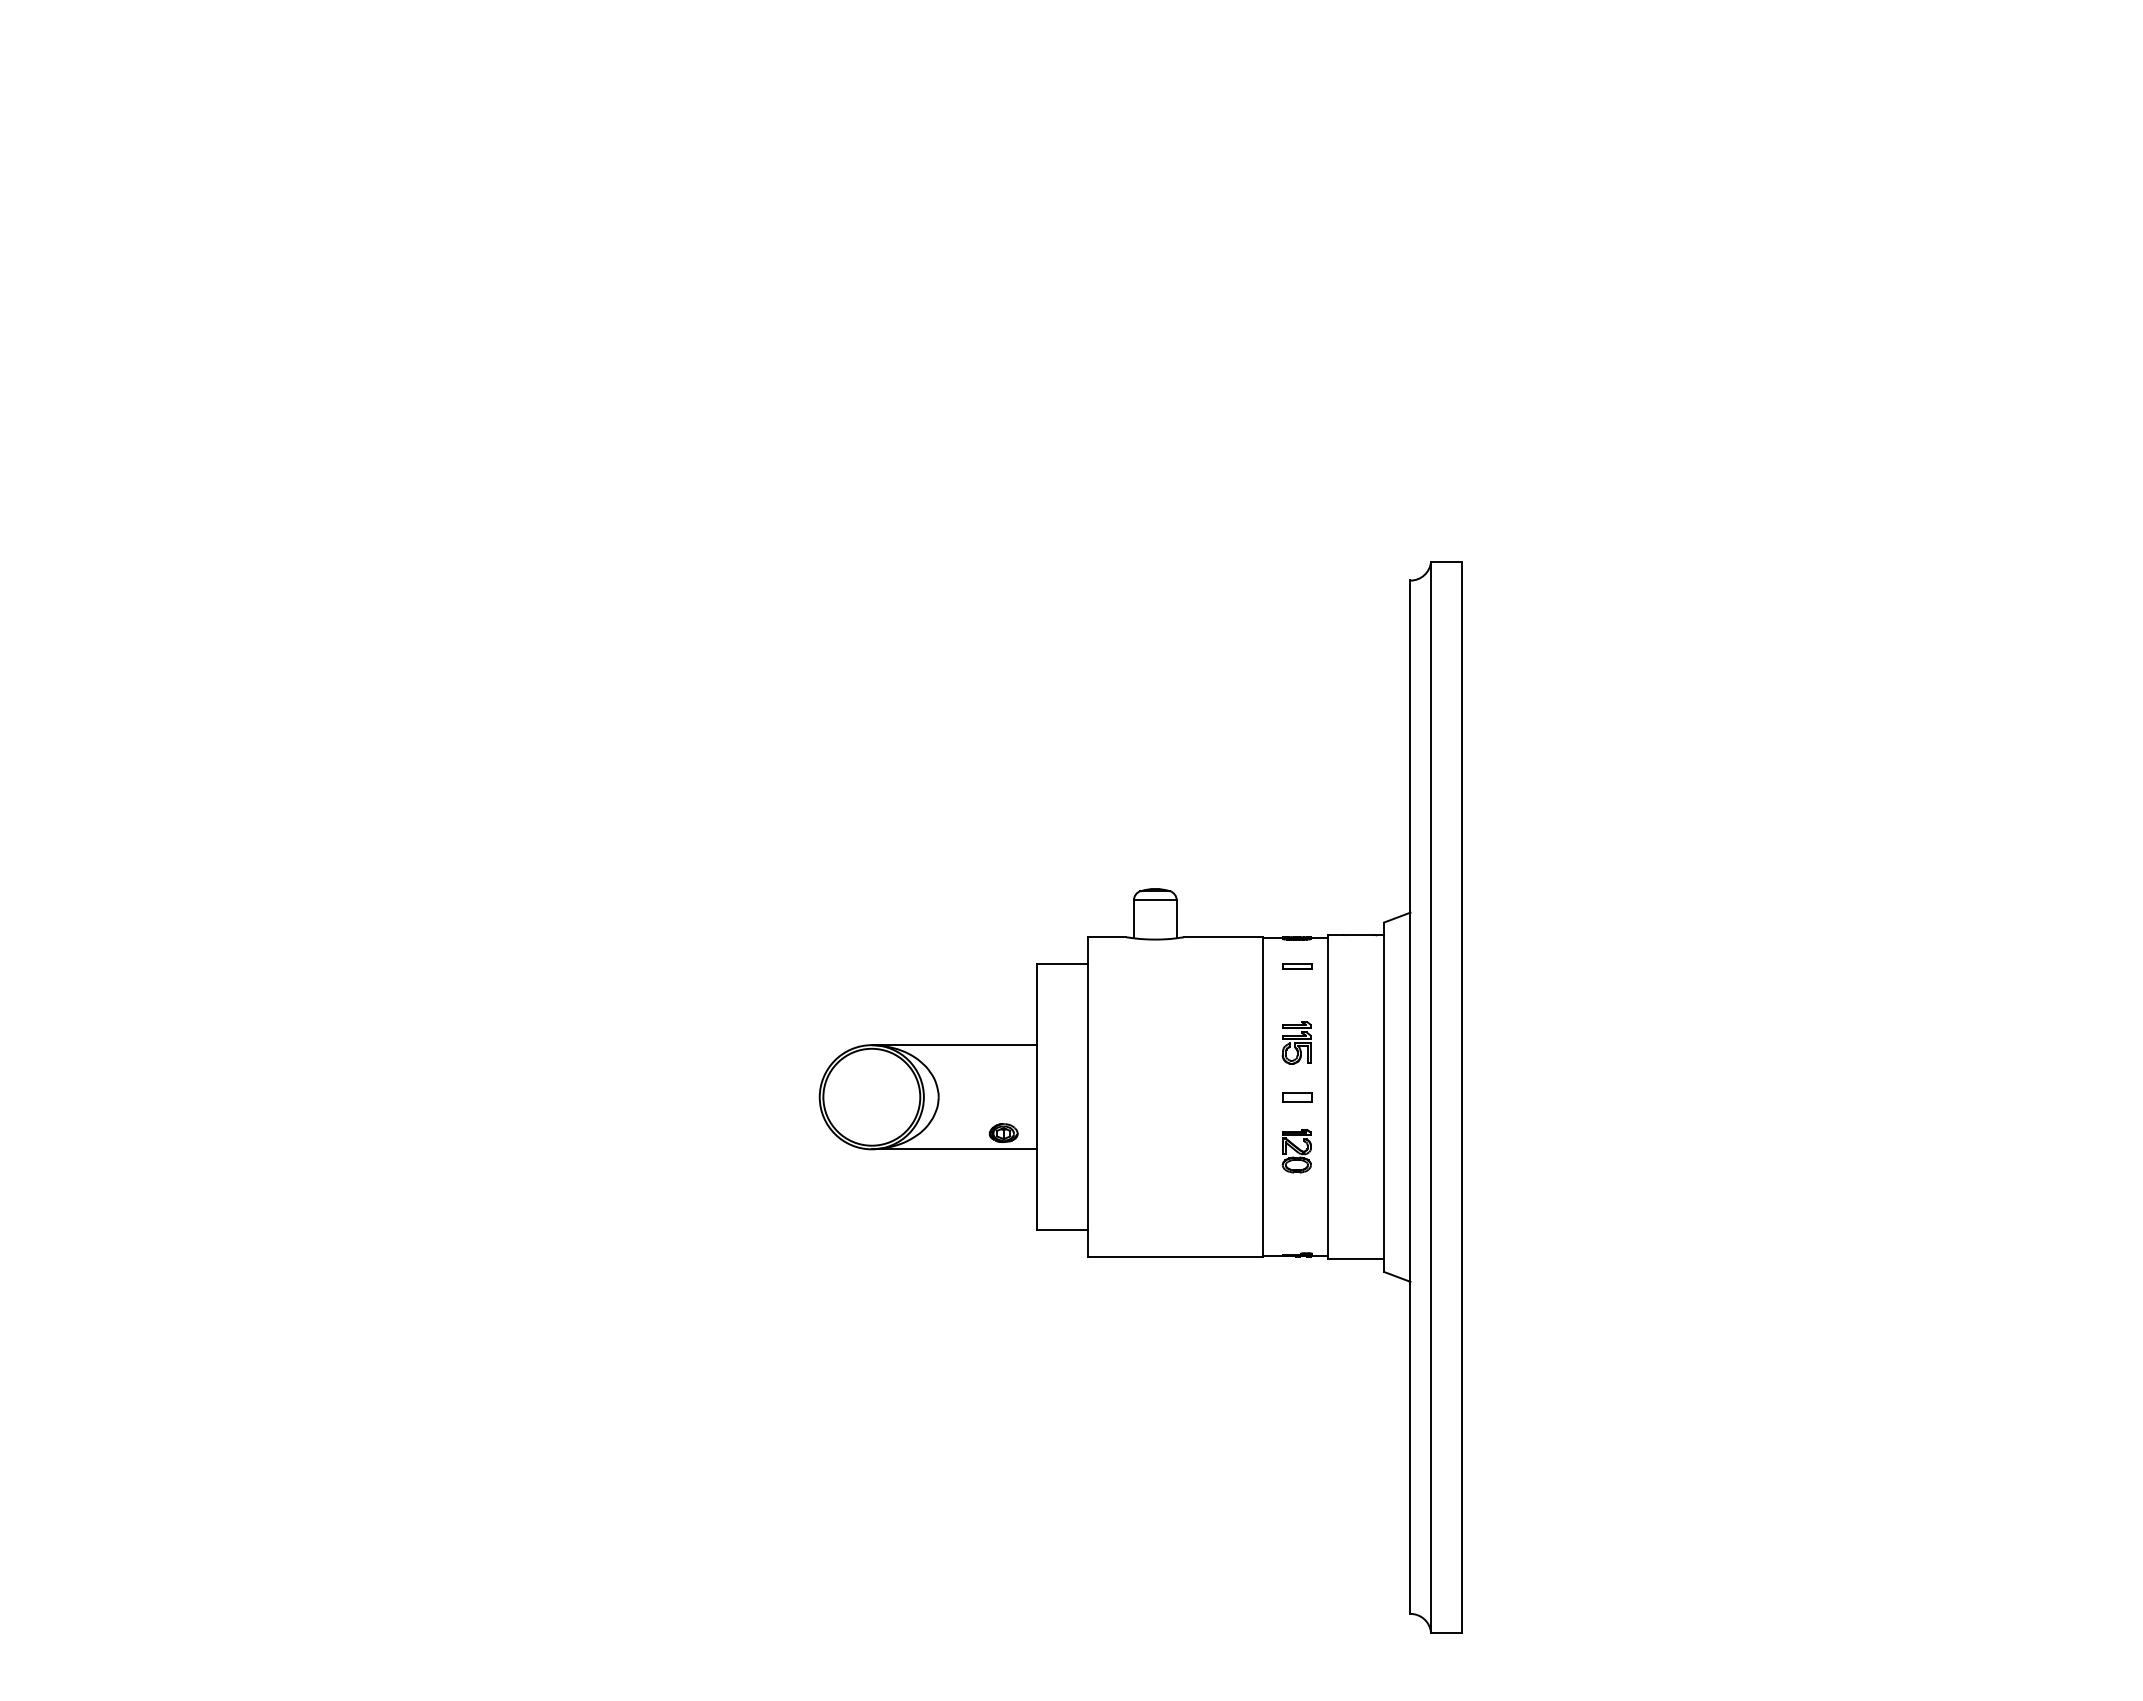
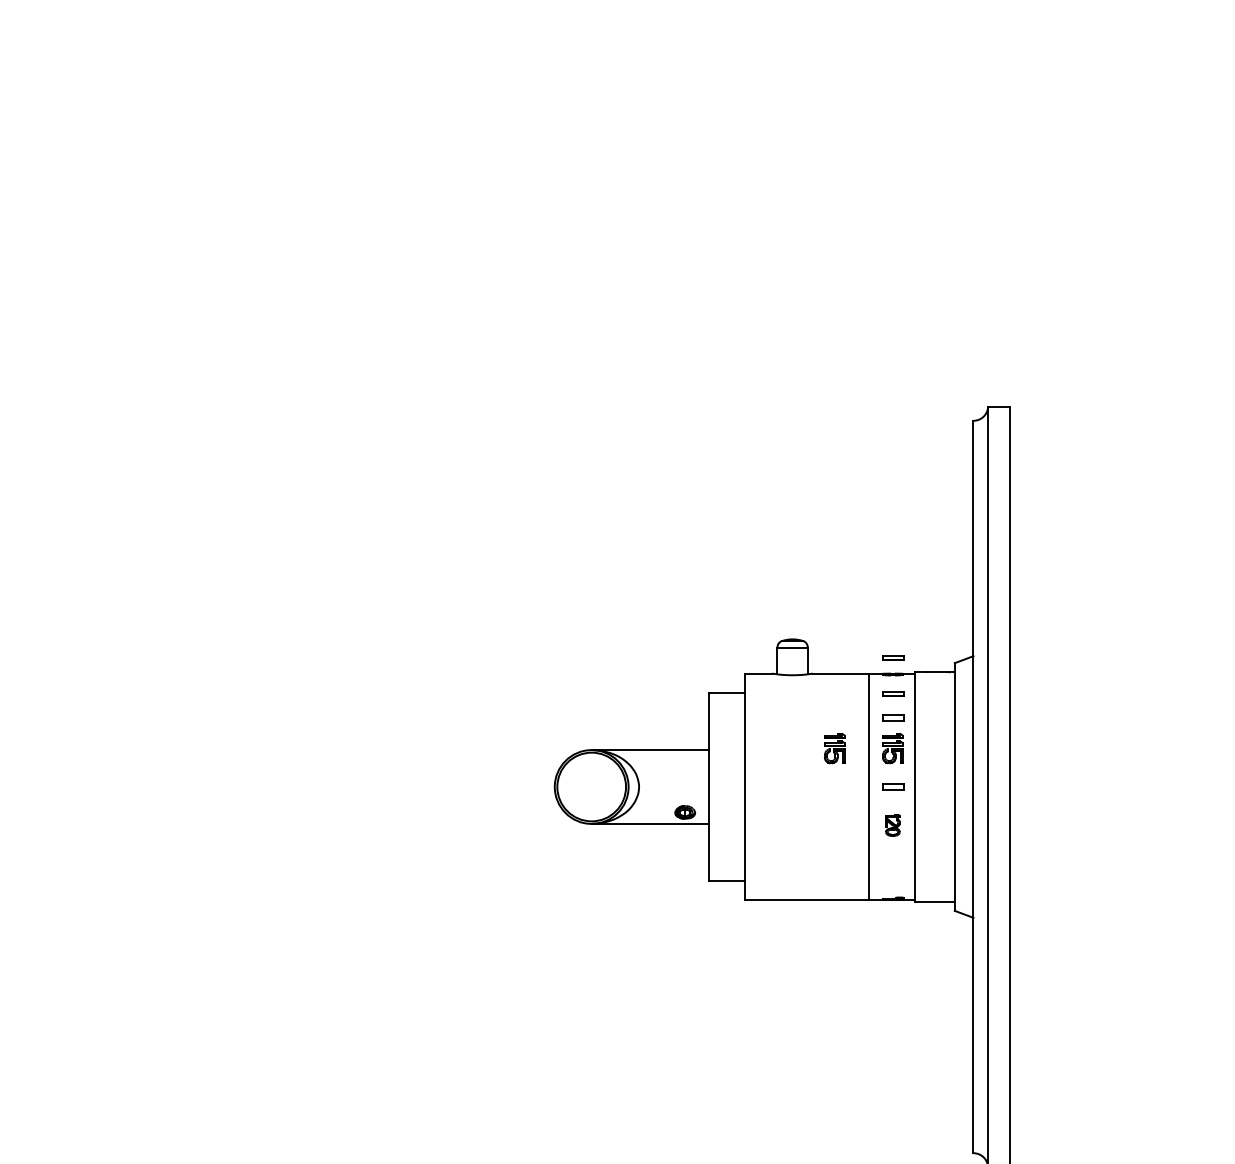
part: (1297, 915) -> (893, 658), added
part: (1297, 1000) -> (893, 718), added
part: (1214, 1042) -> (834, 748), added
part: (1296, 1151) -> (892, 825), size x0.7

